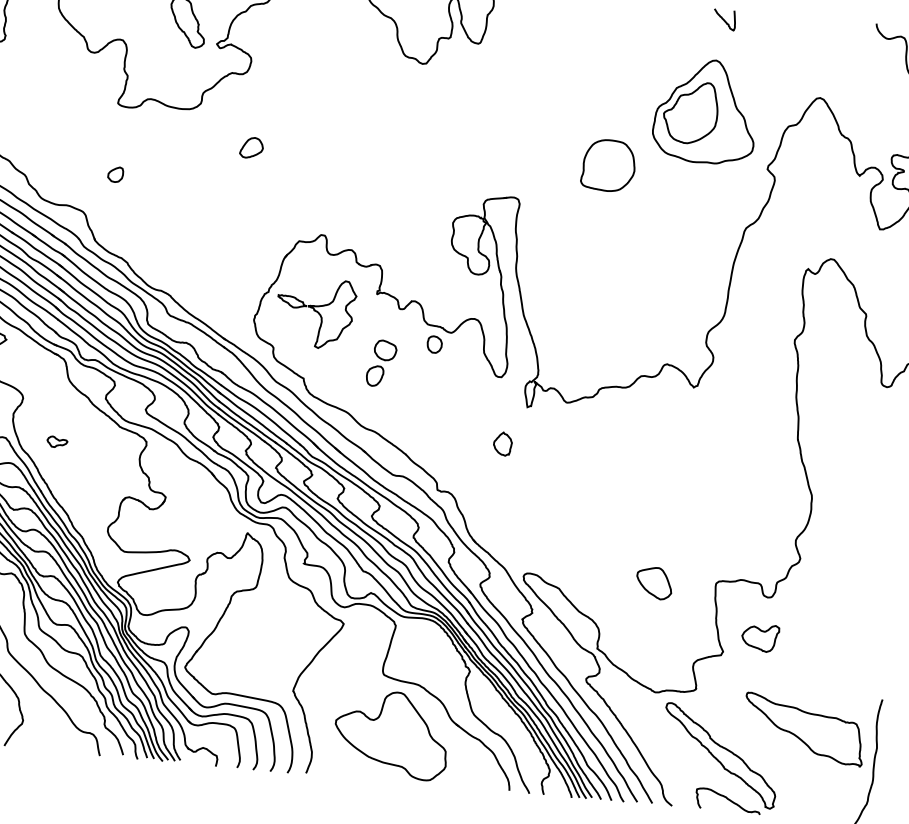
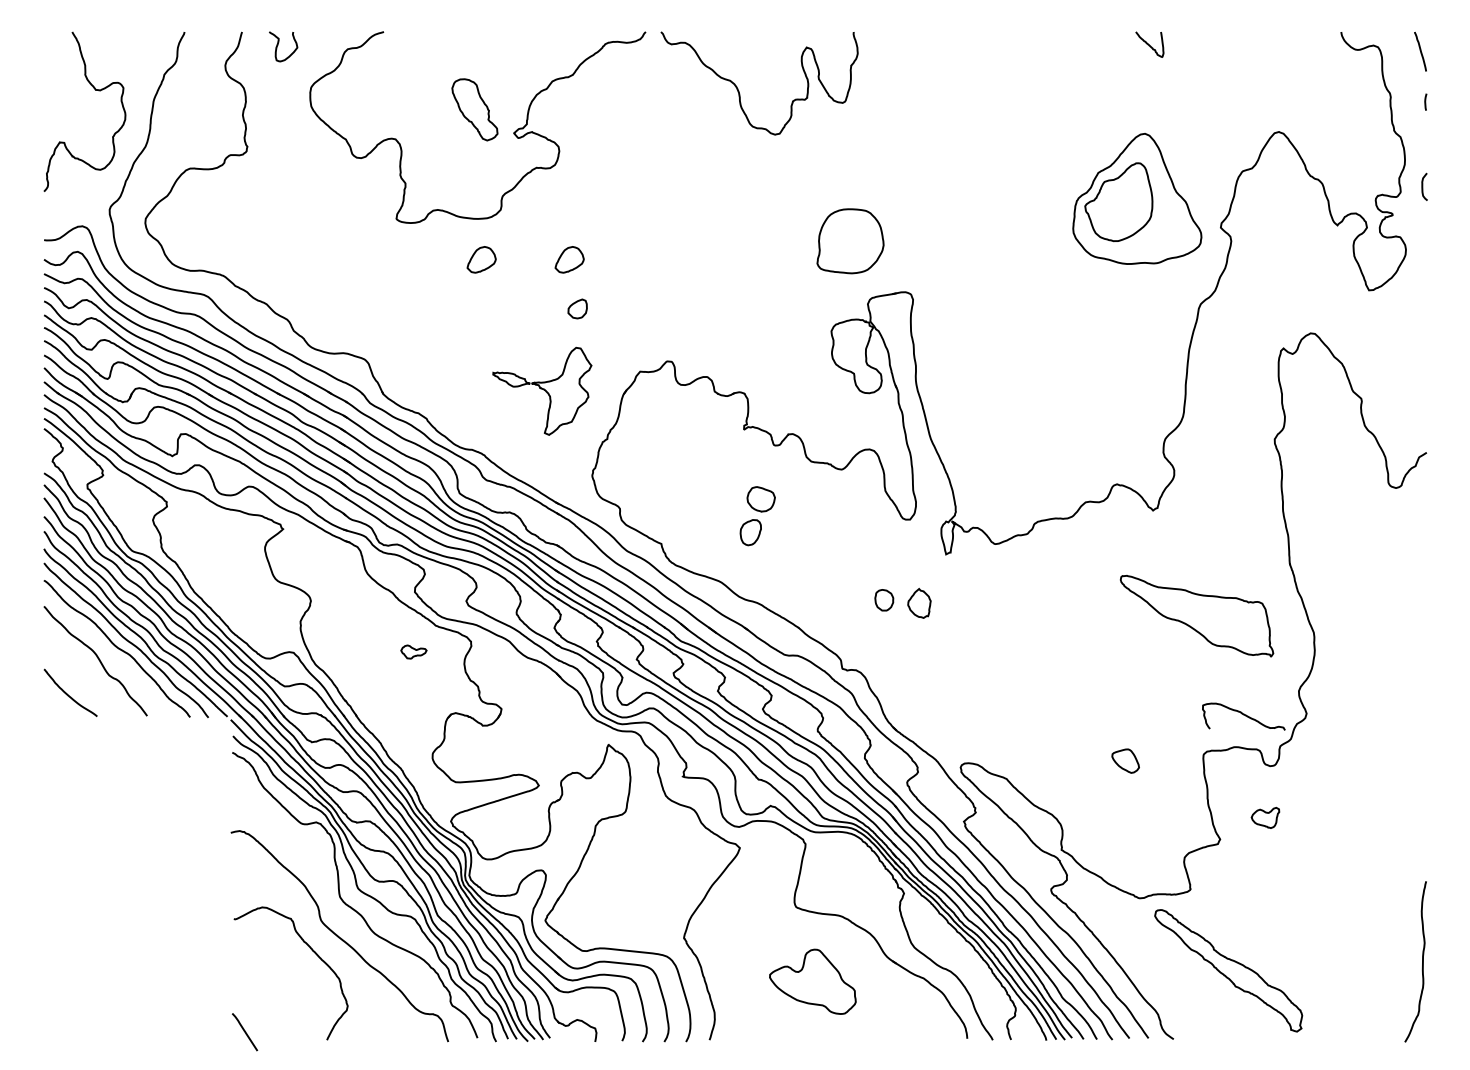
part: (705, 111) -> (1137, 198), moved
part: (182, 141) -> (481, 259), added
part: (608, 165) -> (850, 241), moved
part: (115, 174) -> (577, 308), moved
part: (316, 312) -> (542, 390), moved
part: (434, 344) -> (884, 600), moved
part: (57, 441) -> (413, 651), moved
part: (654, 582) -> (1125, 760), size x0.6
part: (760, 637) -> (1265, 817), size x0.6
part: (803, 729) -> (1196, 616), moved
part: (391, 734) -> (812, 981), size x0.6
curve: (728, 800) -> (1243, 715), moved

